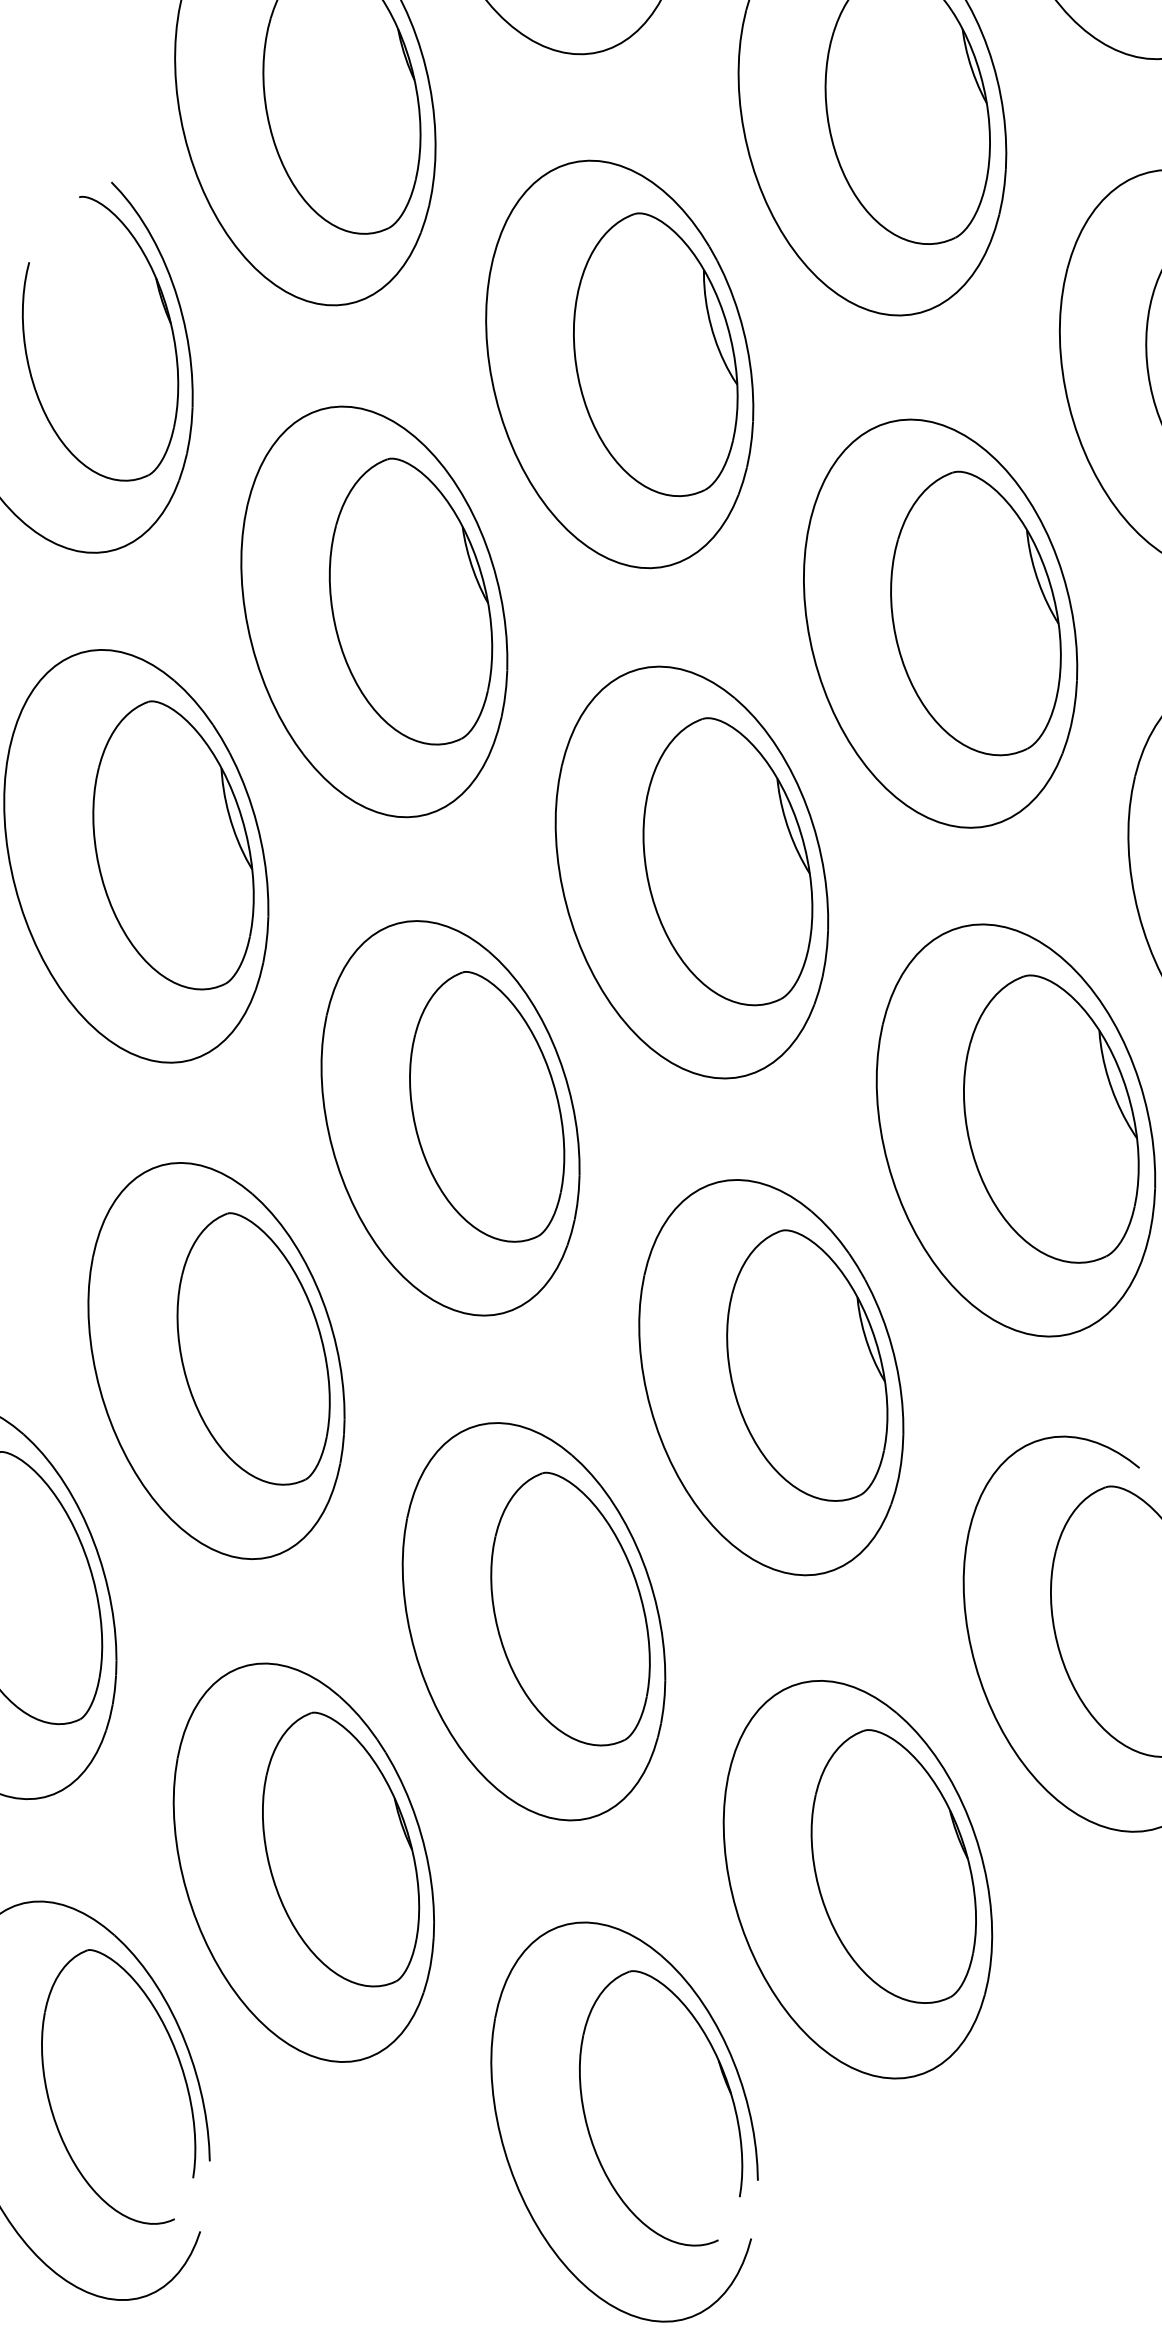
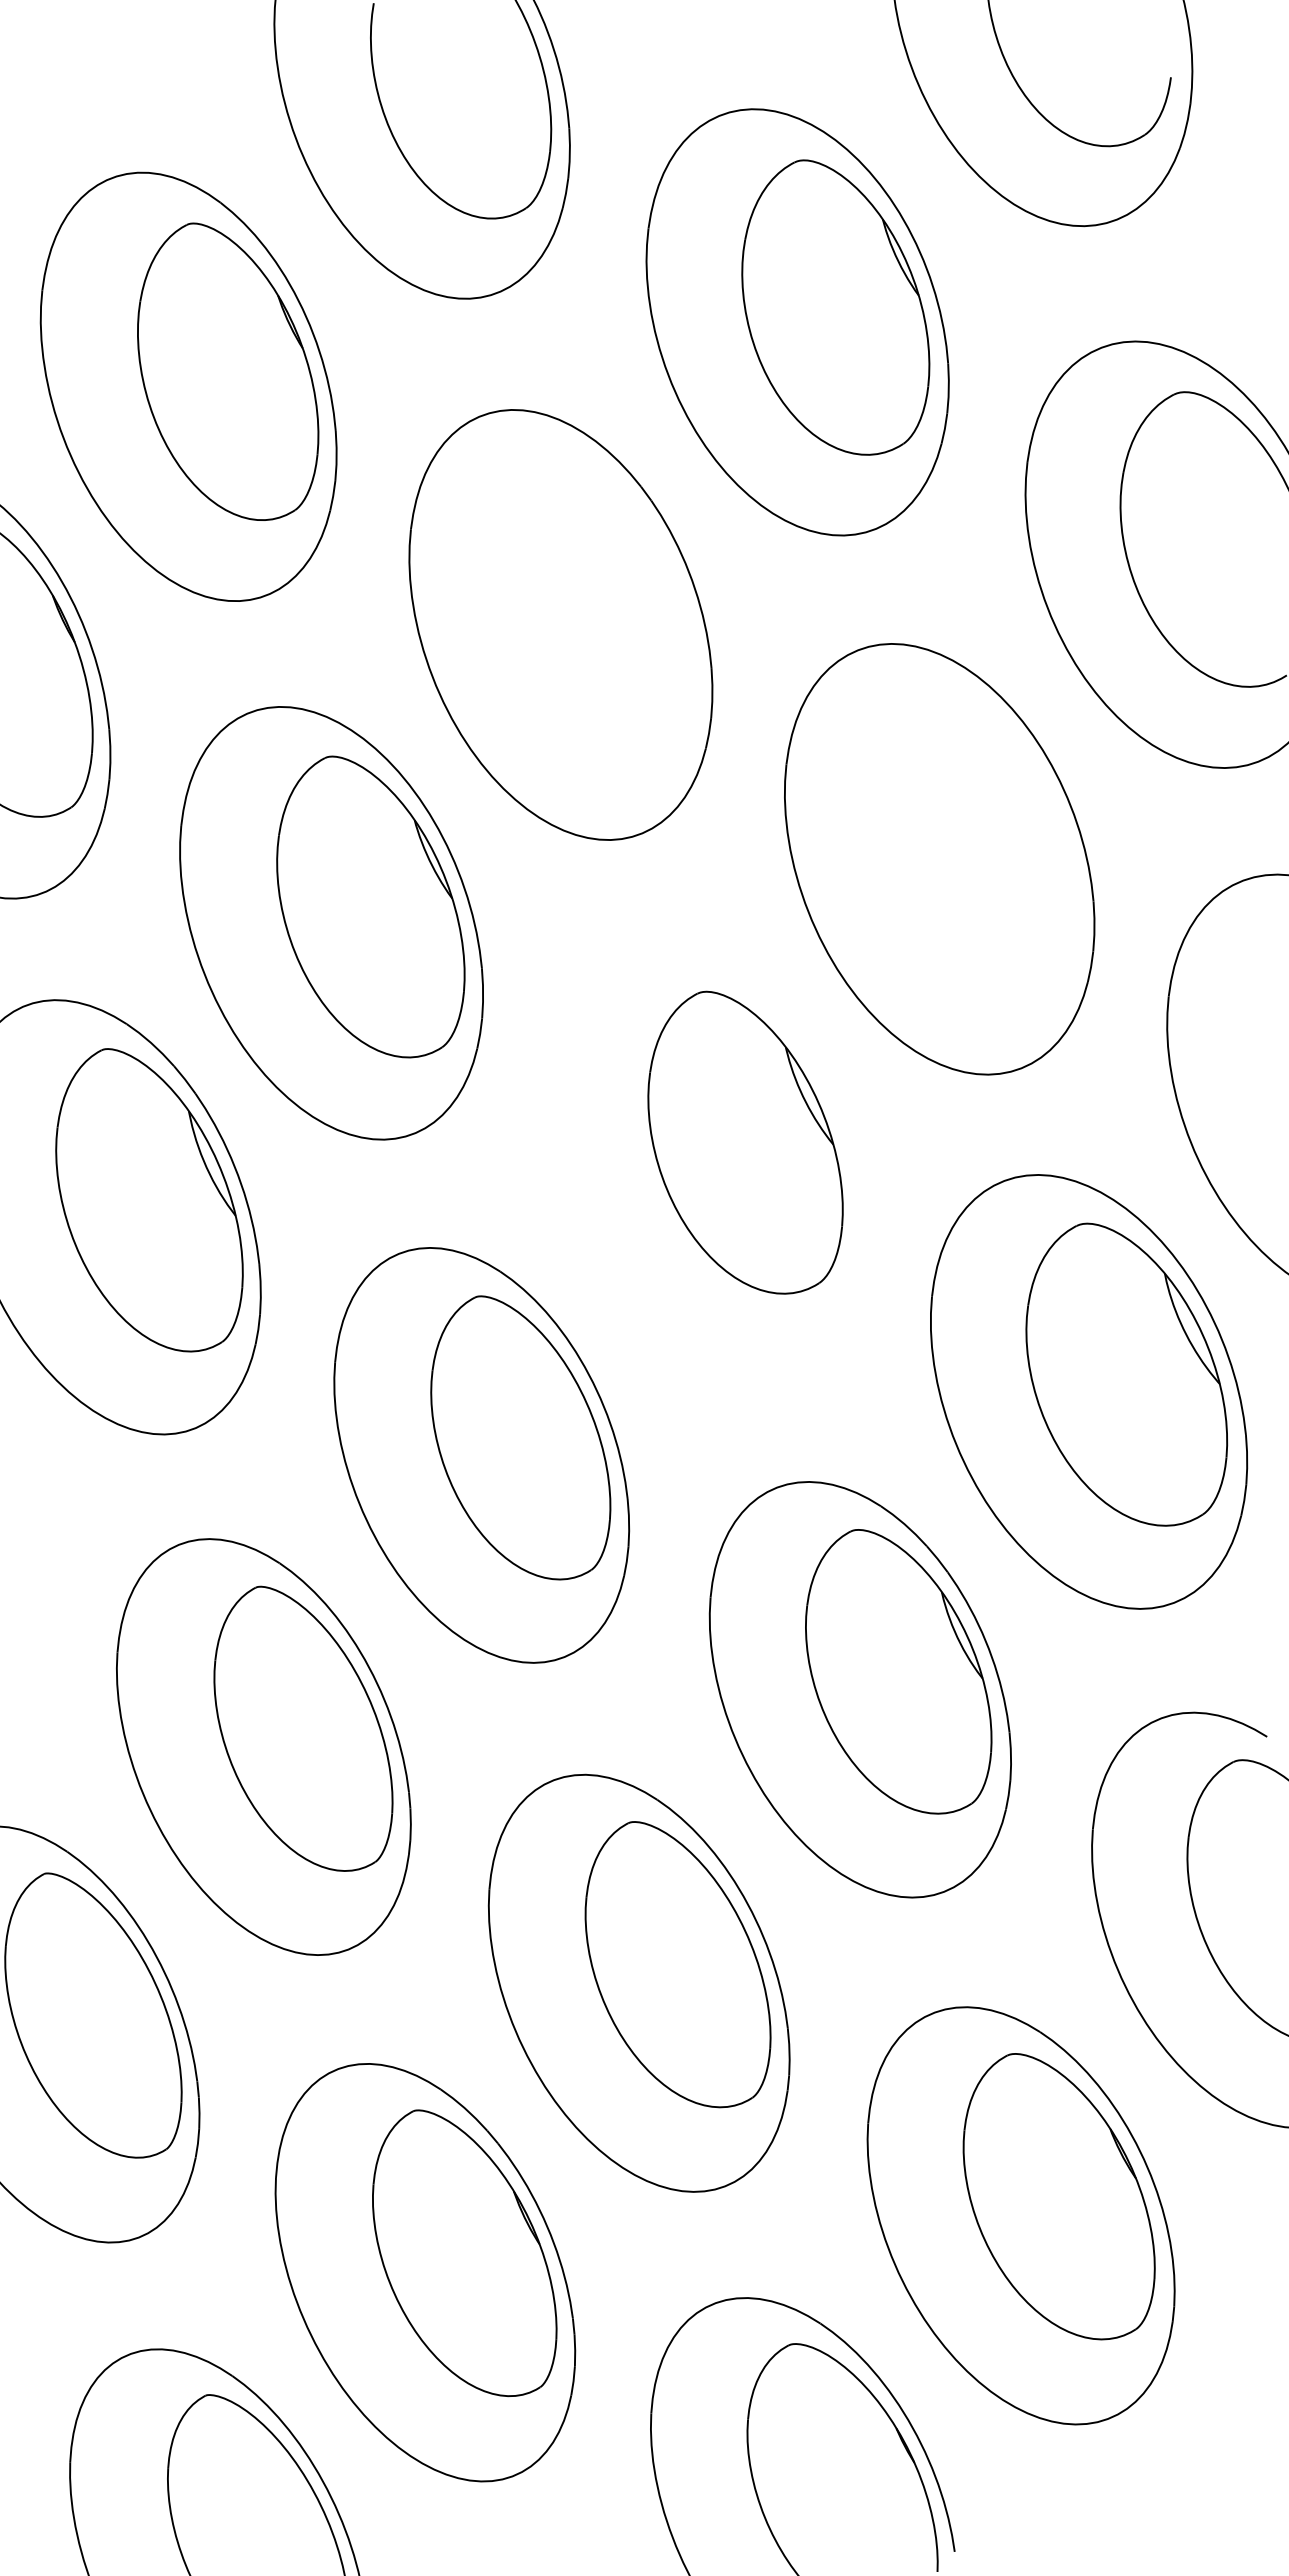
part: (656, 354) -> (599, 609), removed
part: (977, 613) -> (977, 843), removed
part: (691, 872) -> (706, 1159), removed

